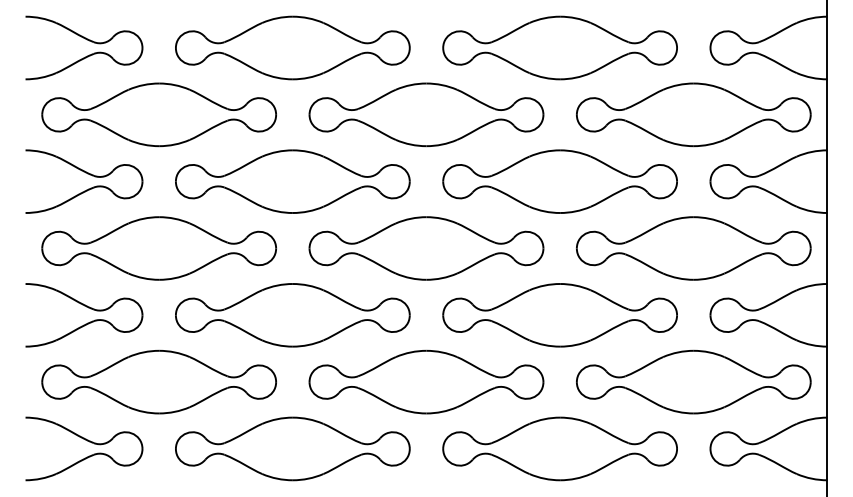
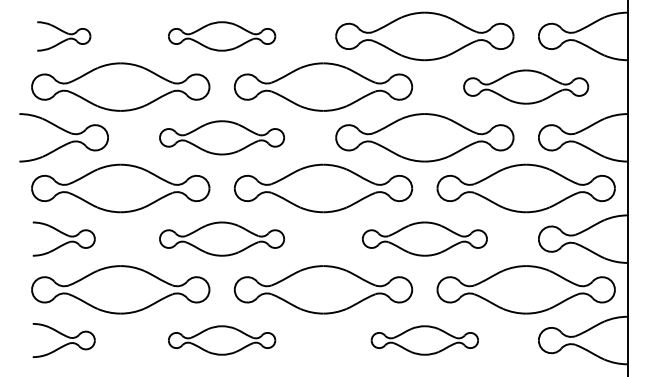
part: (83, 48) -> (63, 36), size x0.6
part: (292, 48) -> (221, 36), size x0.6
part: (692, 114) -> (525, 86), size x0.7
part: (292, 181) -> (221, 137), size x0.7
part: (83, 314) -> (63, 238), size x0.7
part: (292, 314) -> (221, 238), size x0.7
part: (559, 314) -> (424, 238), size x0.7
part: (83, 448) -> (63, 340), size x0.7
part: (292, 448) -> (221, 340), size x0.6
part: (559, 448) -> (424, 340), size x0.6

